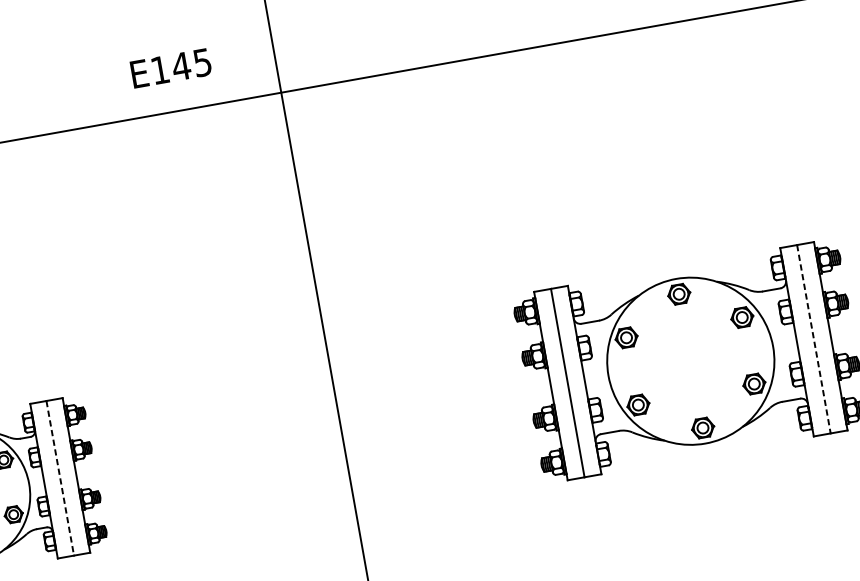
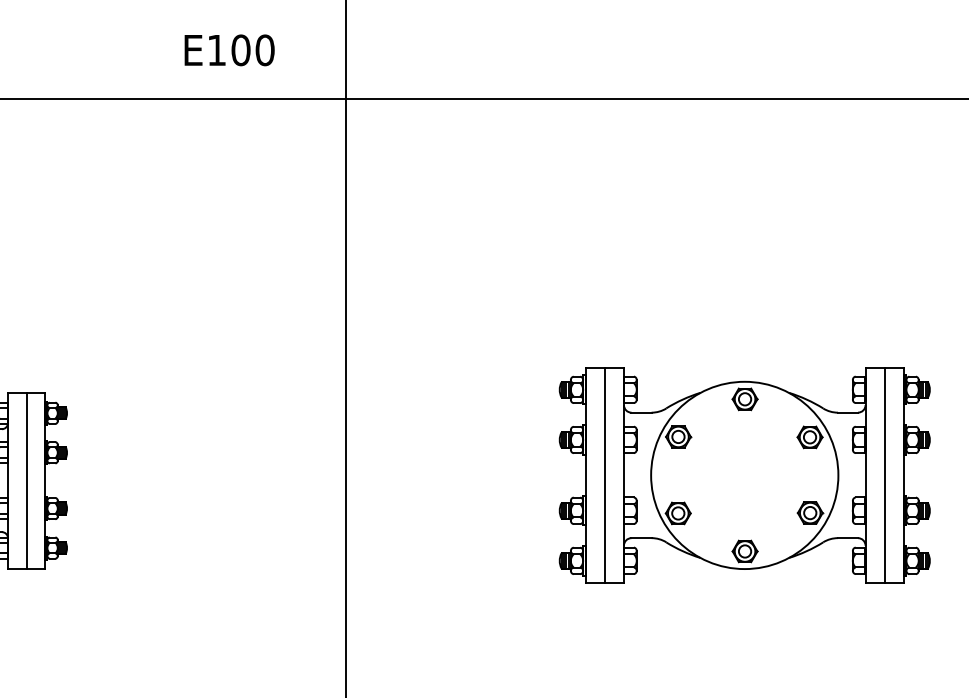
text: (191, 64) -> (252, 50), E145 -> E100
line: (813, 339) -> (884, 475), dashed -> solid
line: (60, 478) -> (26, 480), dashed -> solid

